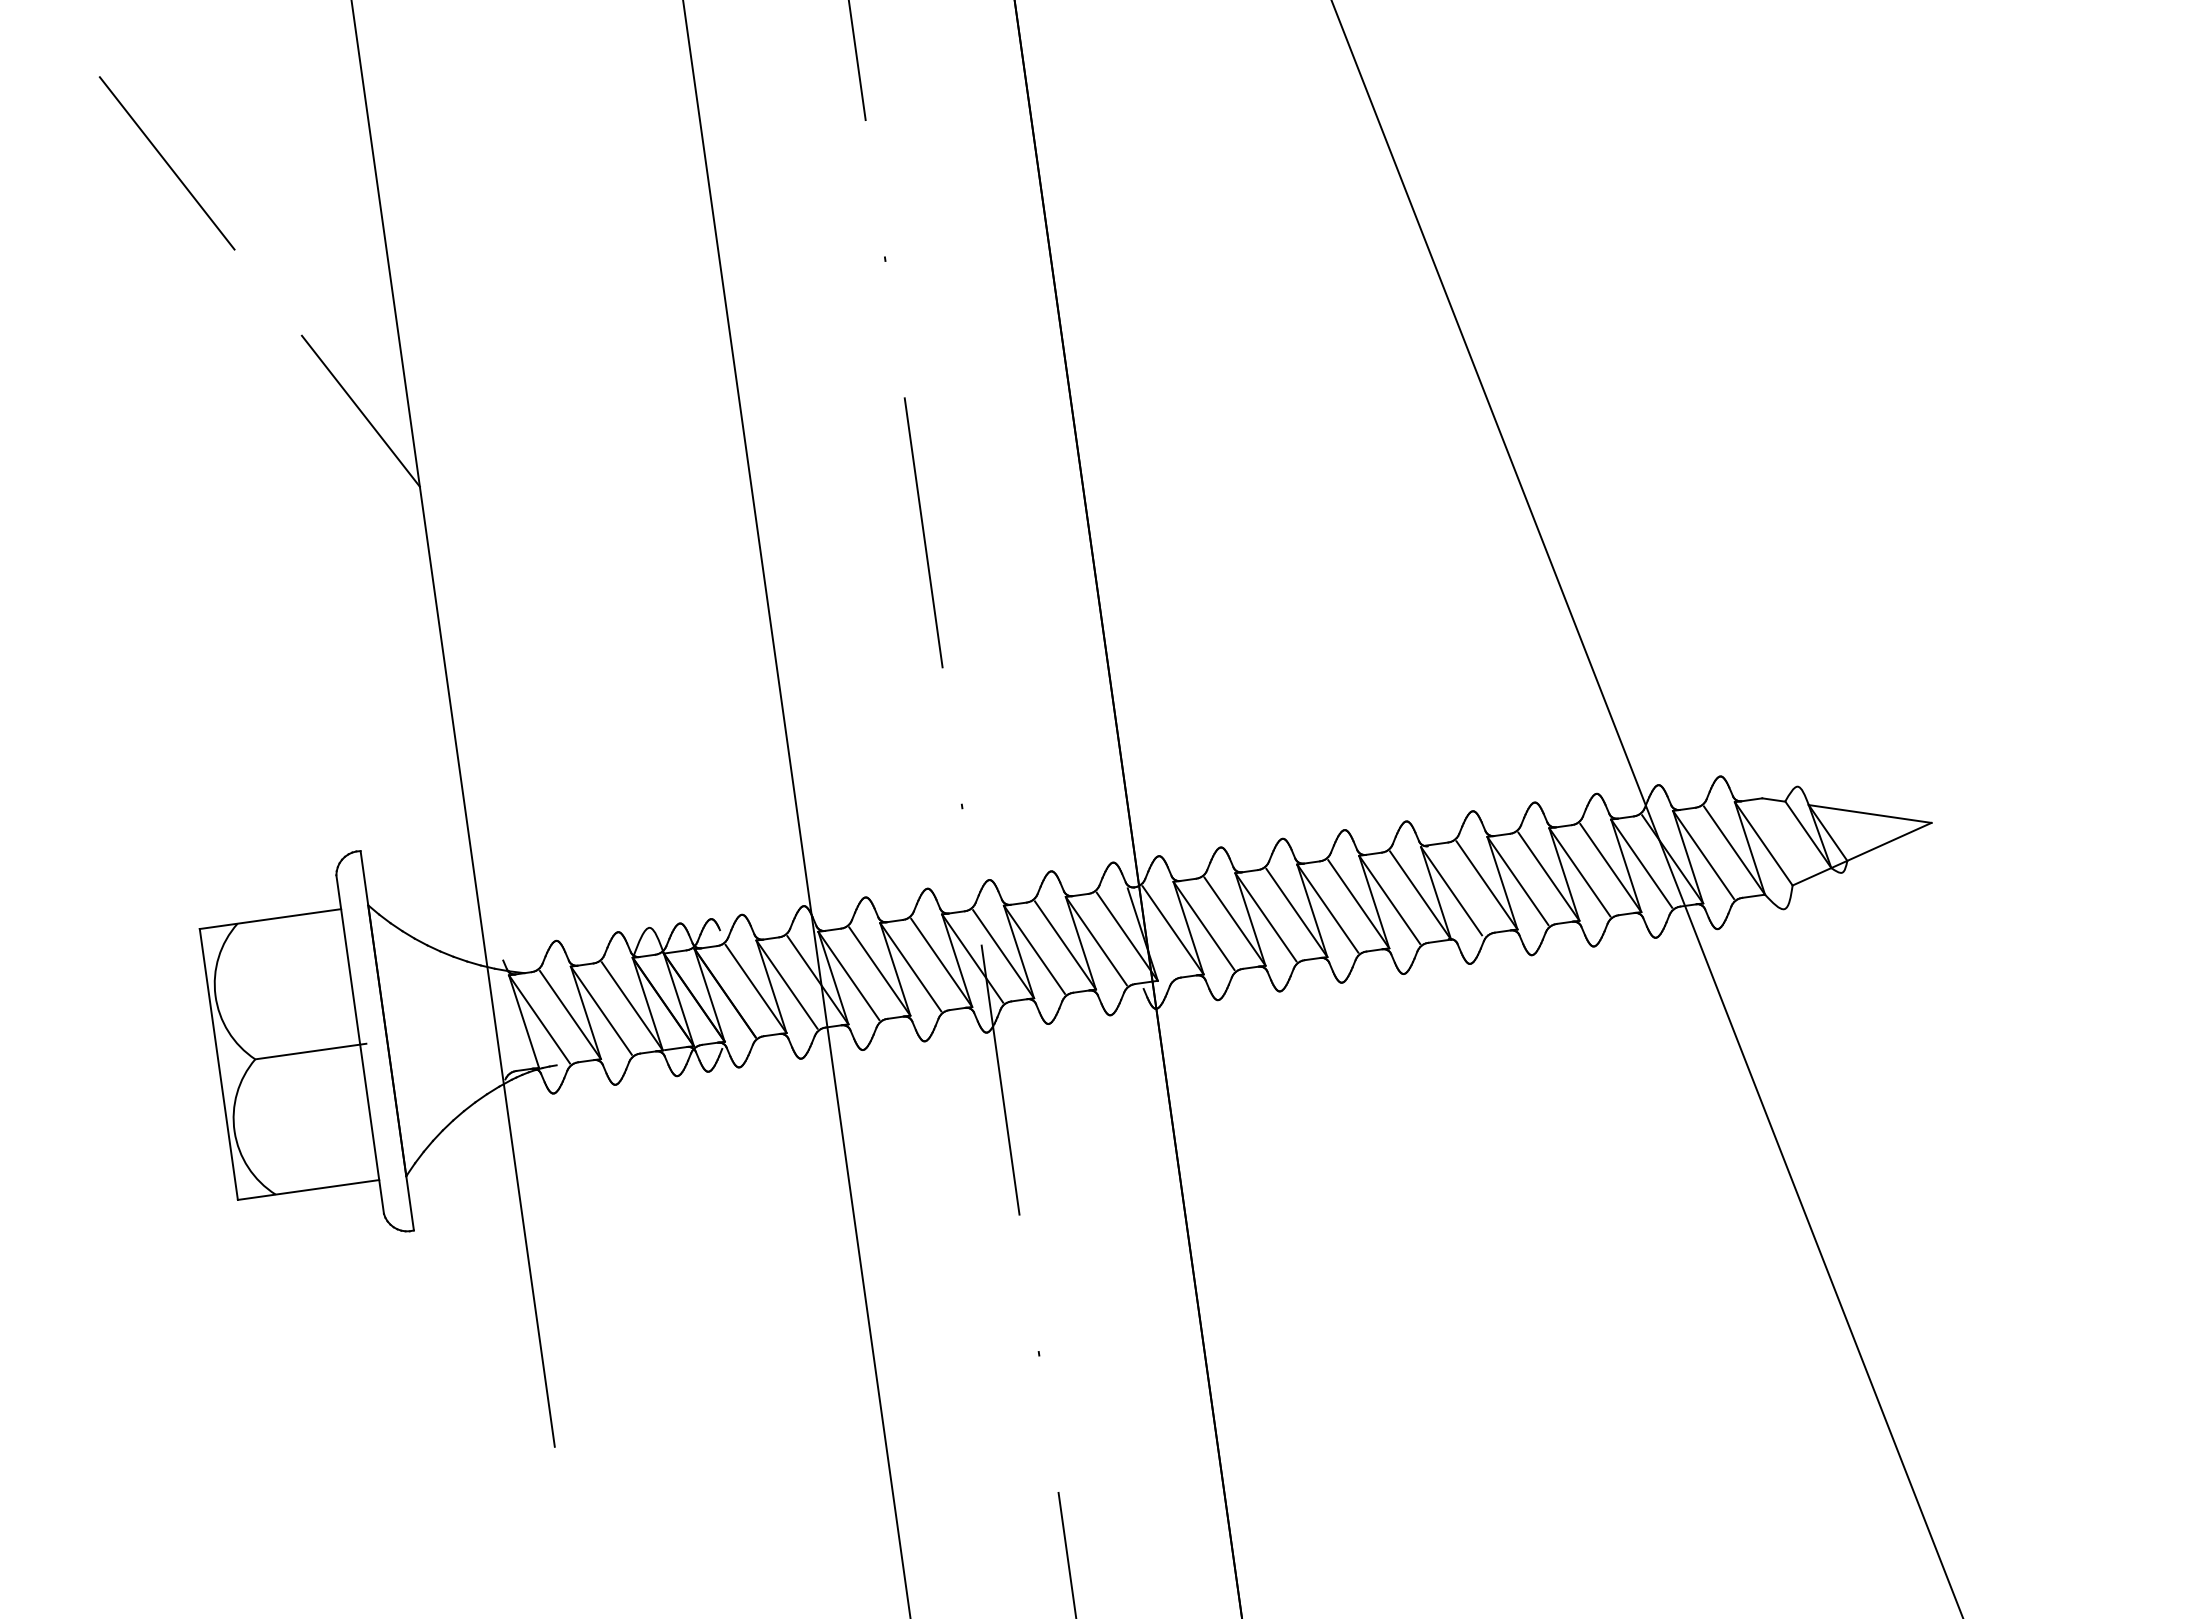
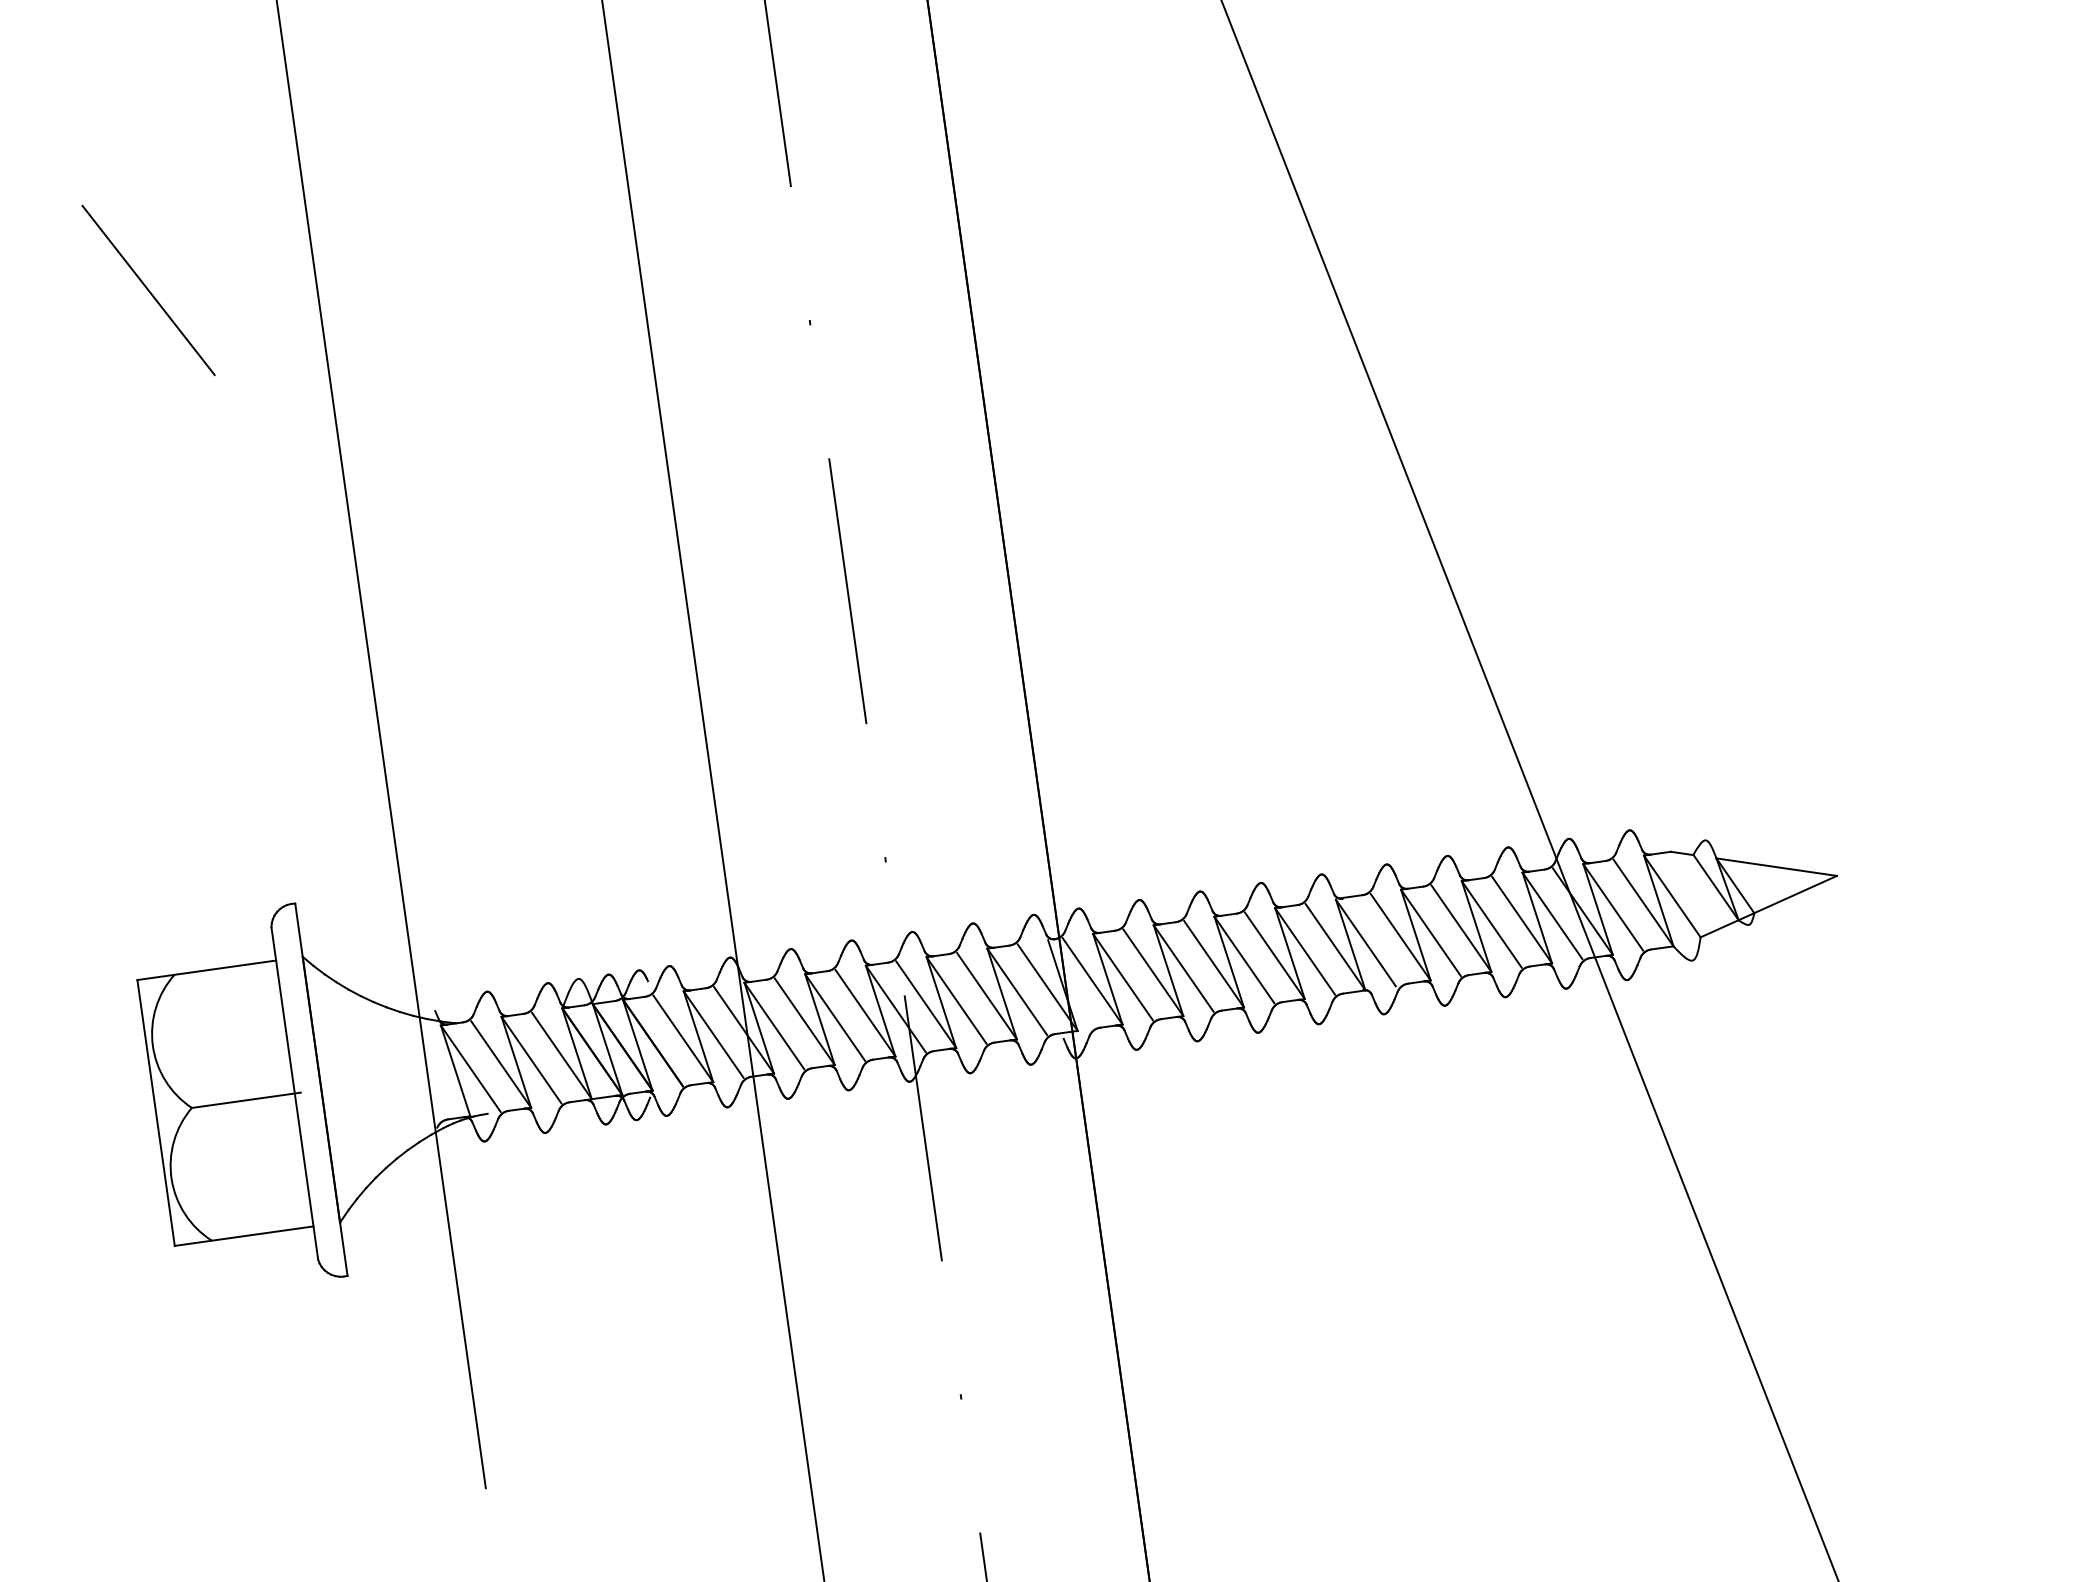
line: (166, 163) -> (147, 290), moved
line: (360, 410) -> (295, 471), removed

